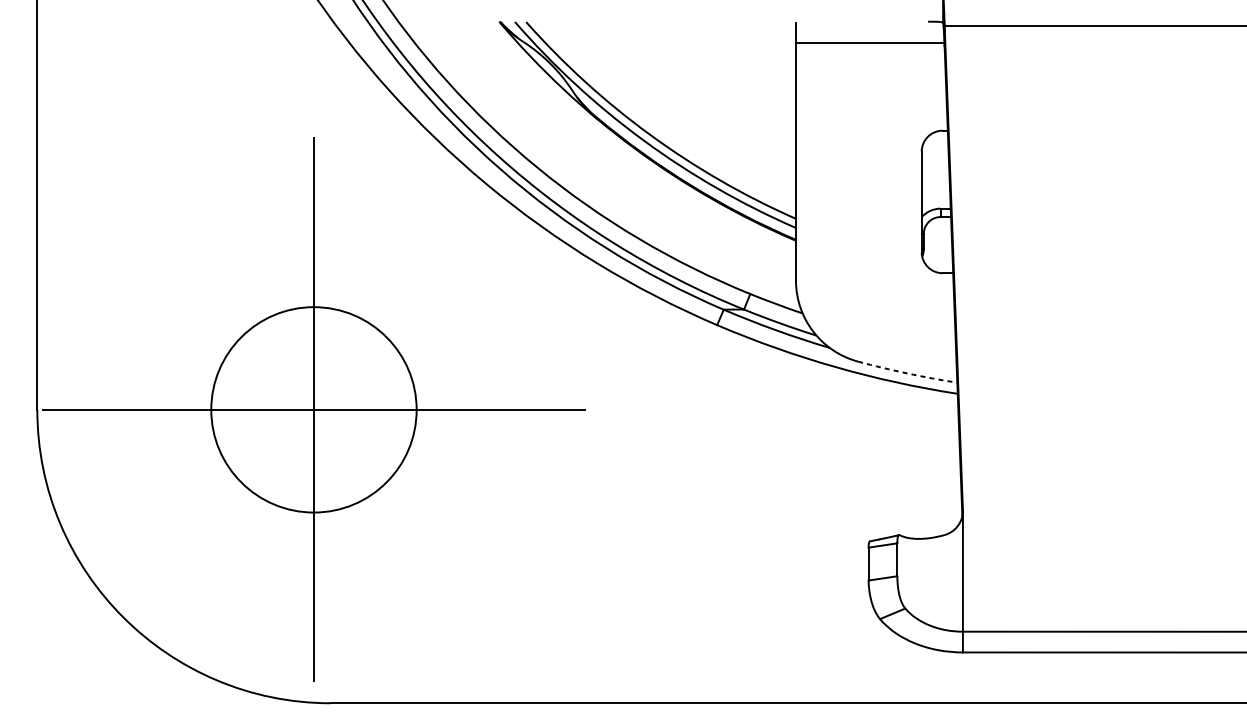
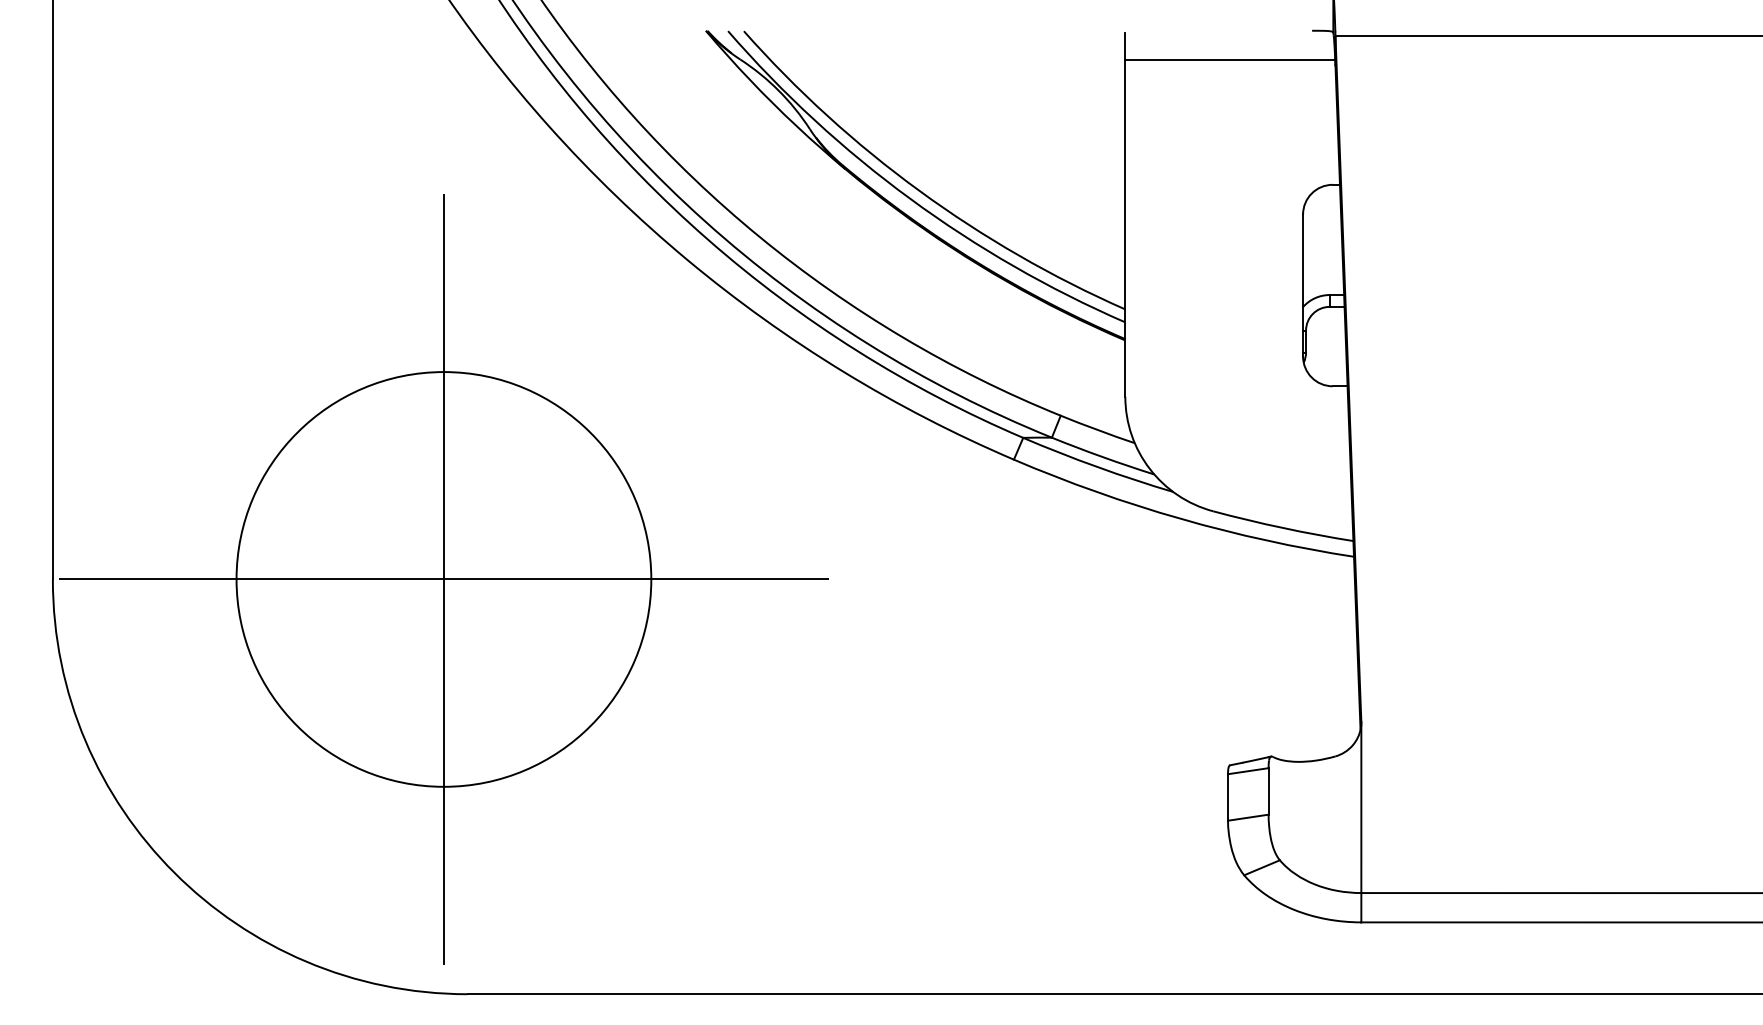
arc: (907, 373) -> (1282, 527), dashed -> solid
circle: (313, 409) -> (443, 579), size x1.43

